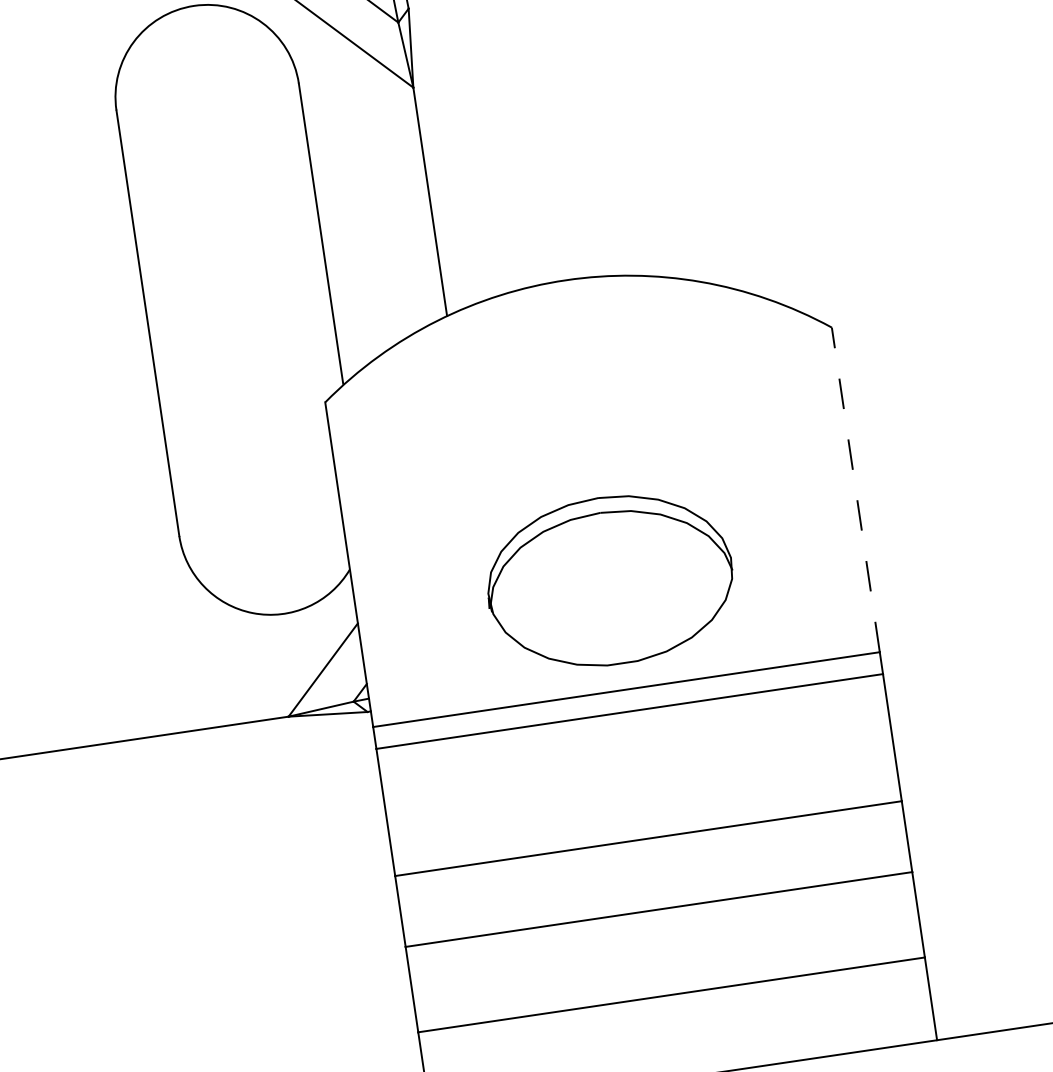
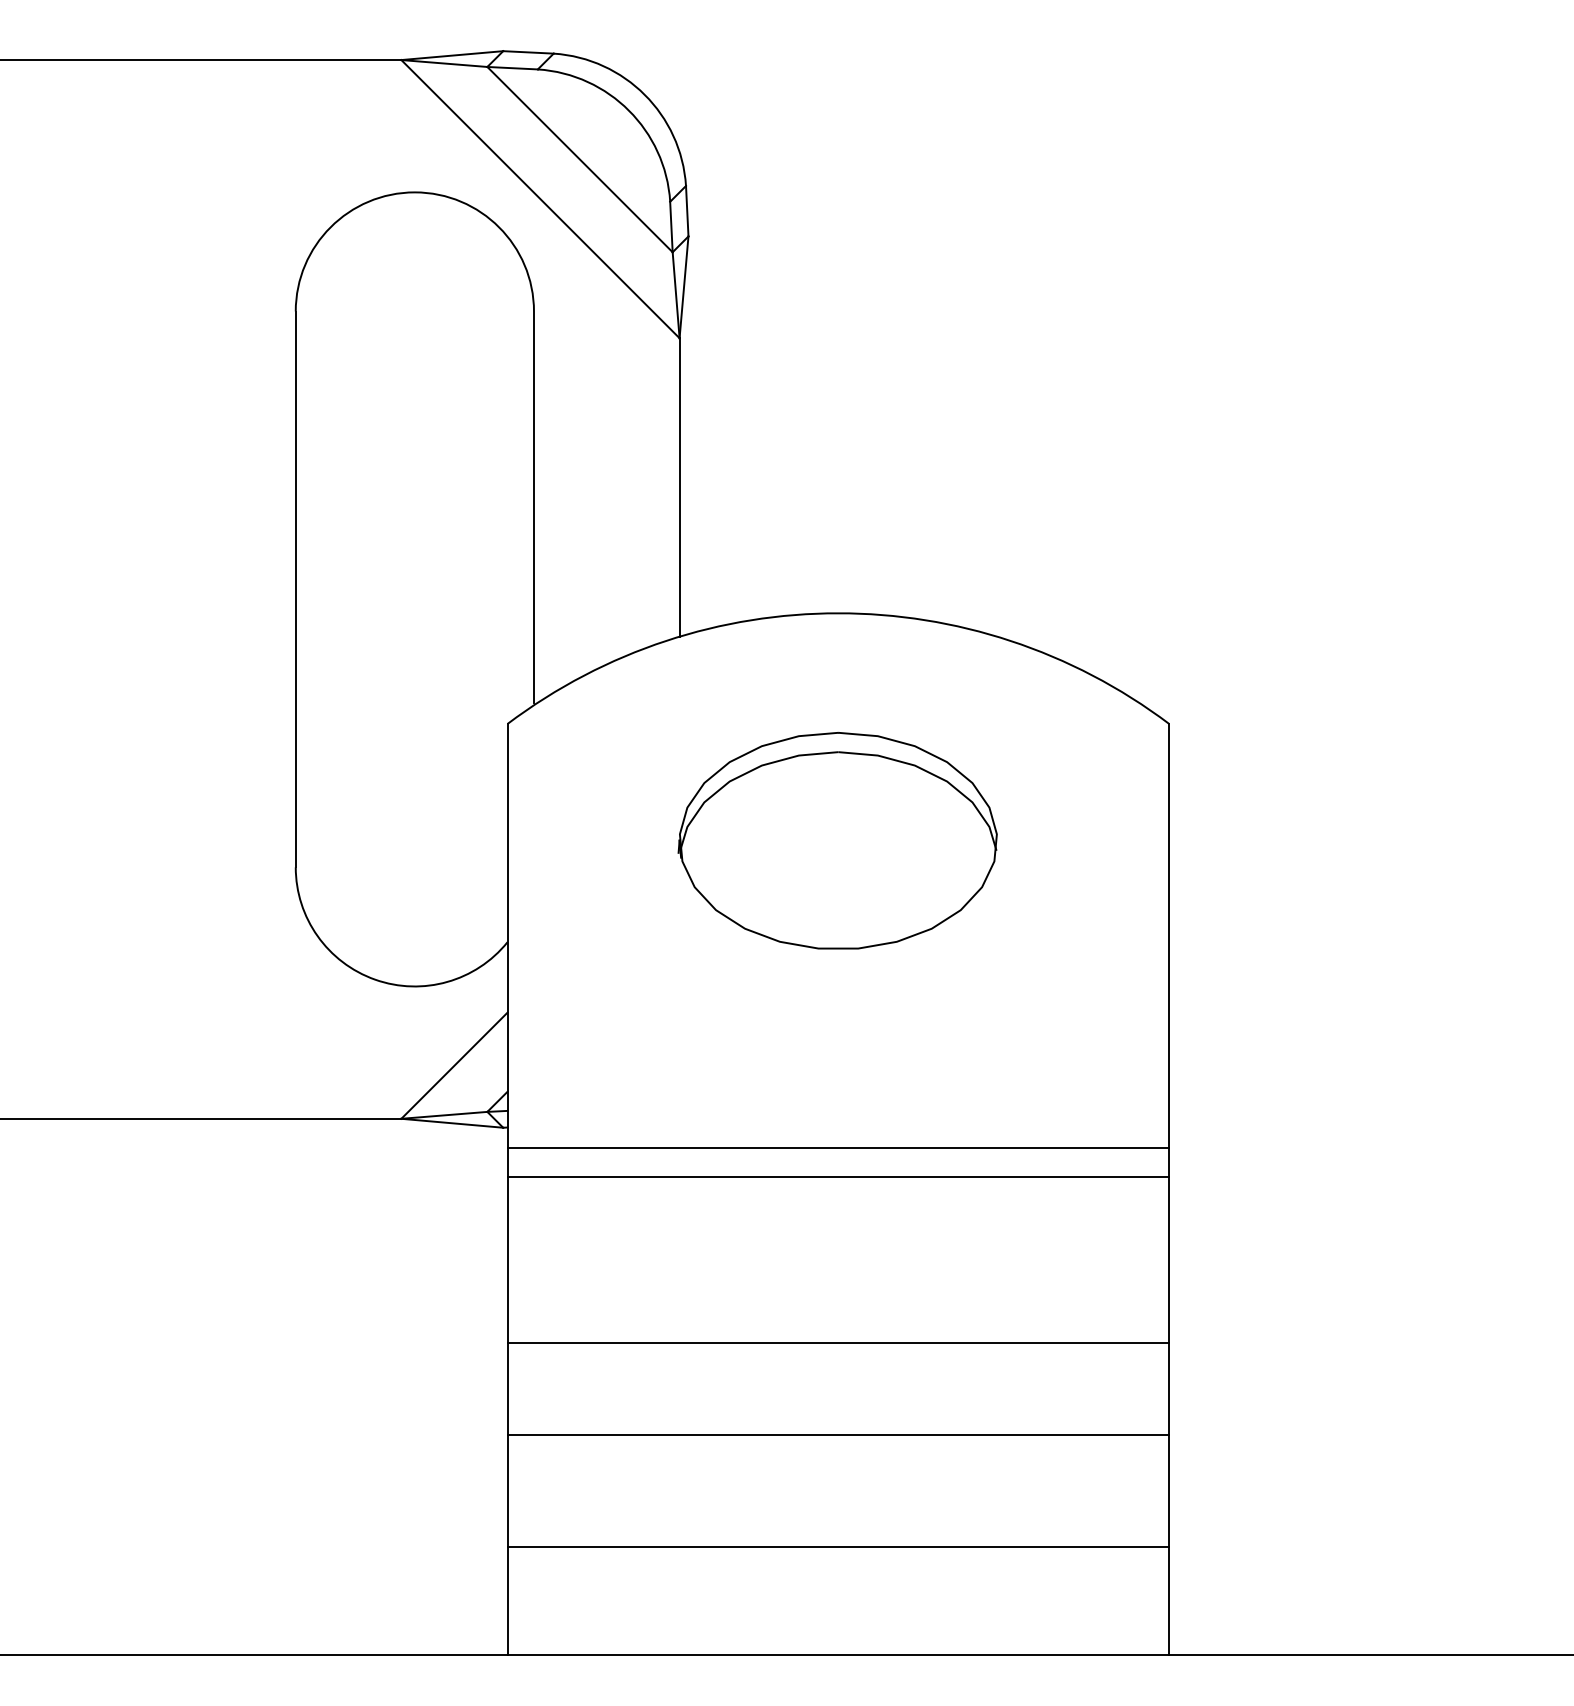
line: (856, 490) -> (1169, 936), dashed -> solid
part: (609, 580) -> (837, 840), moved

